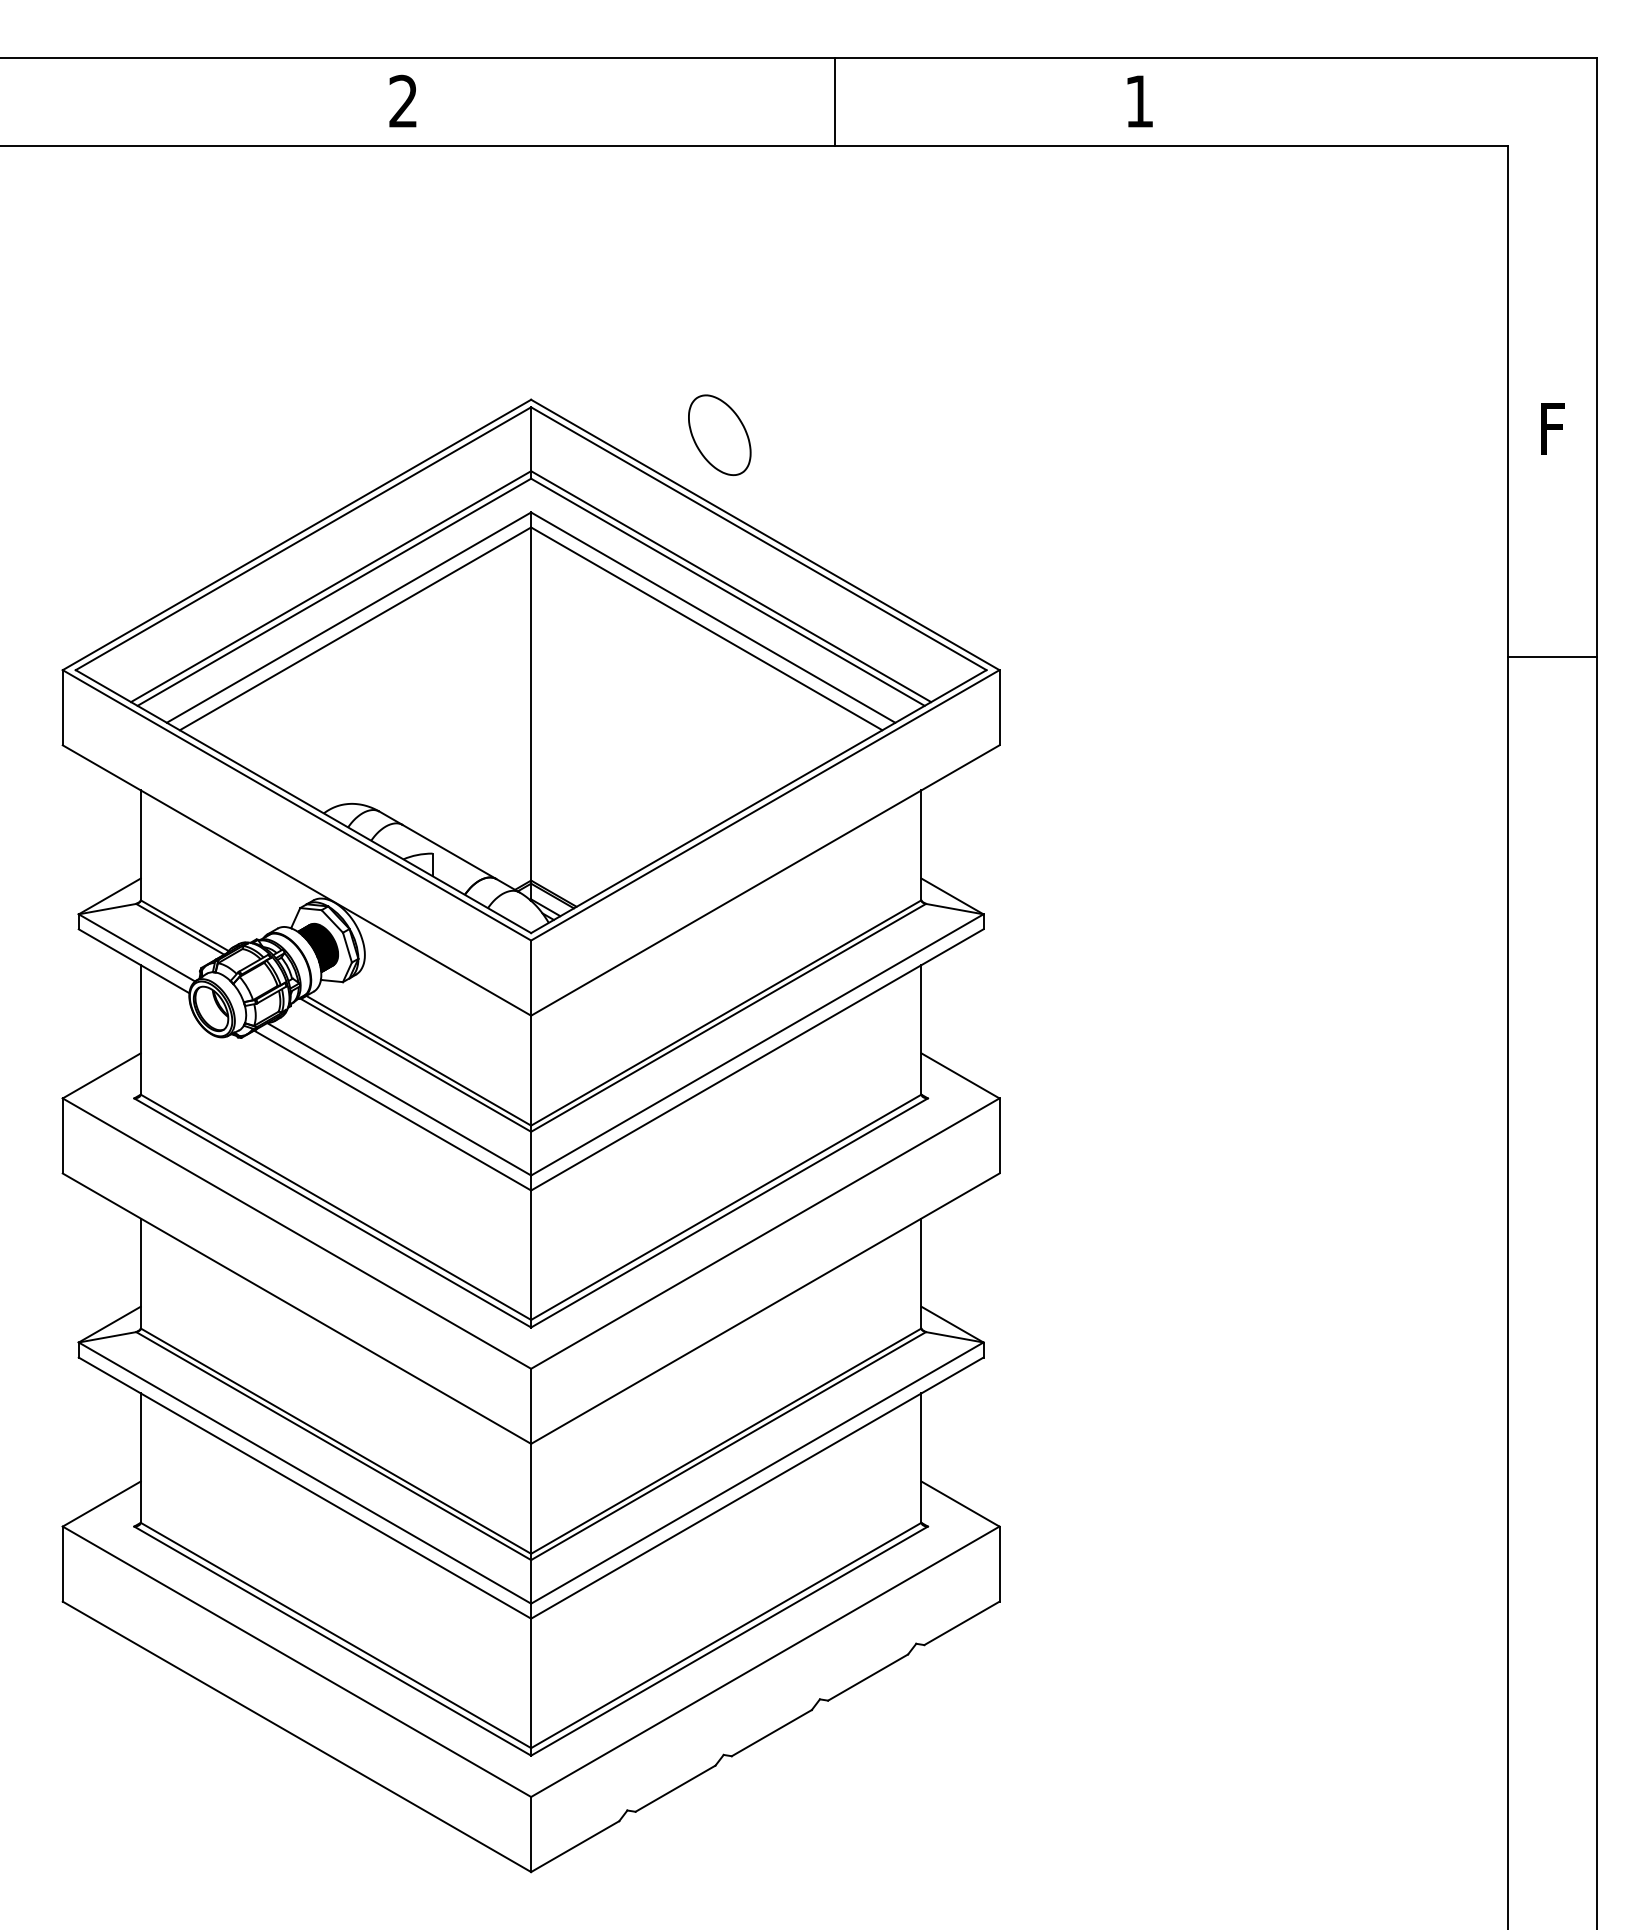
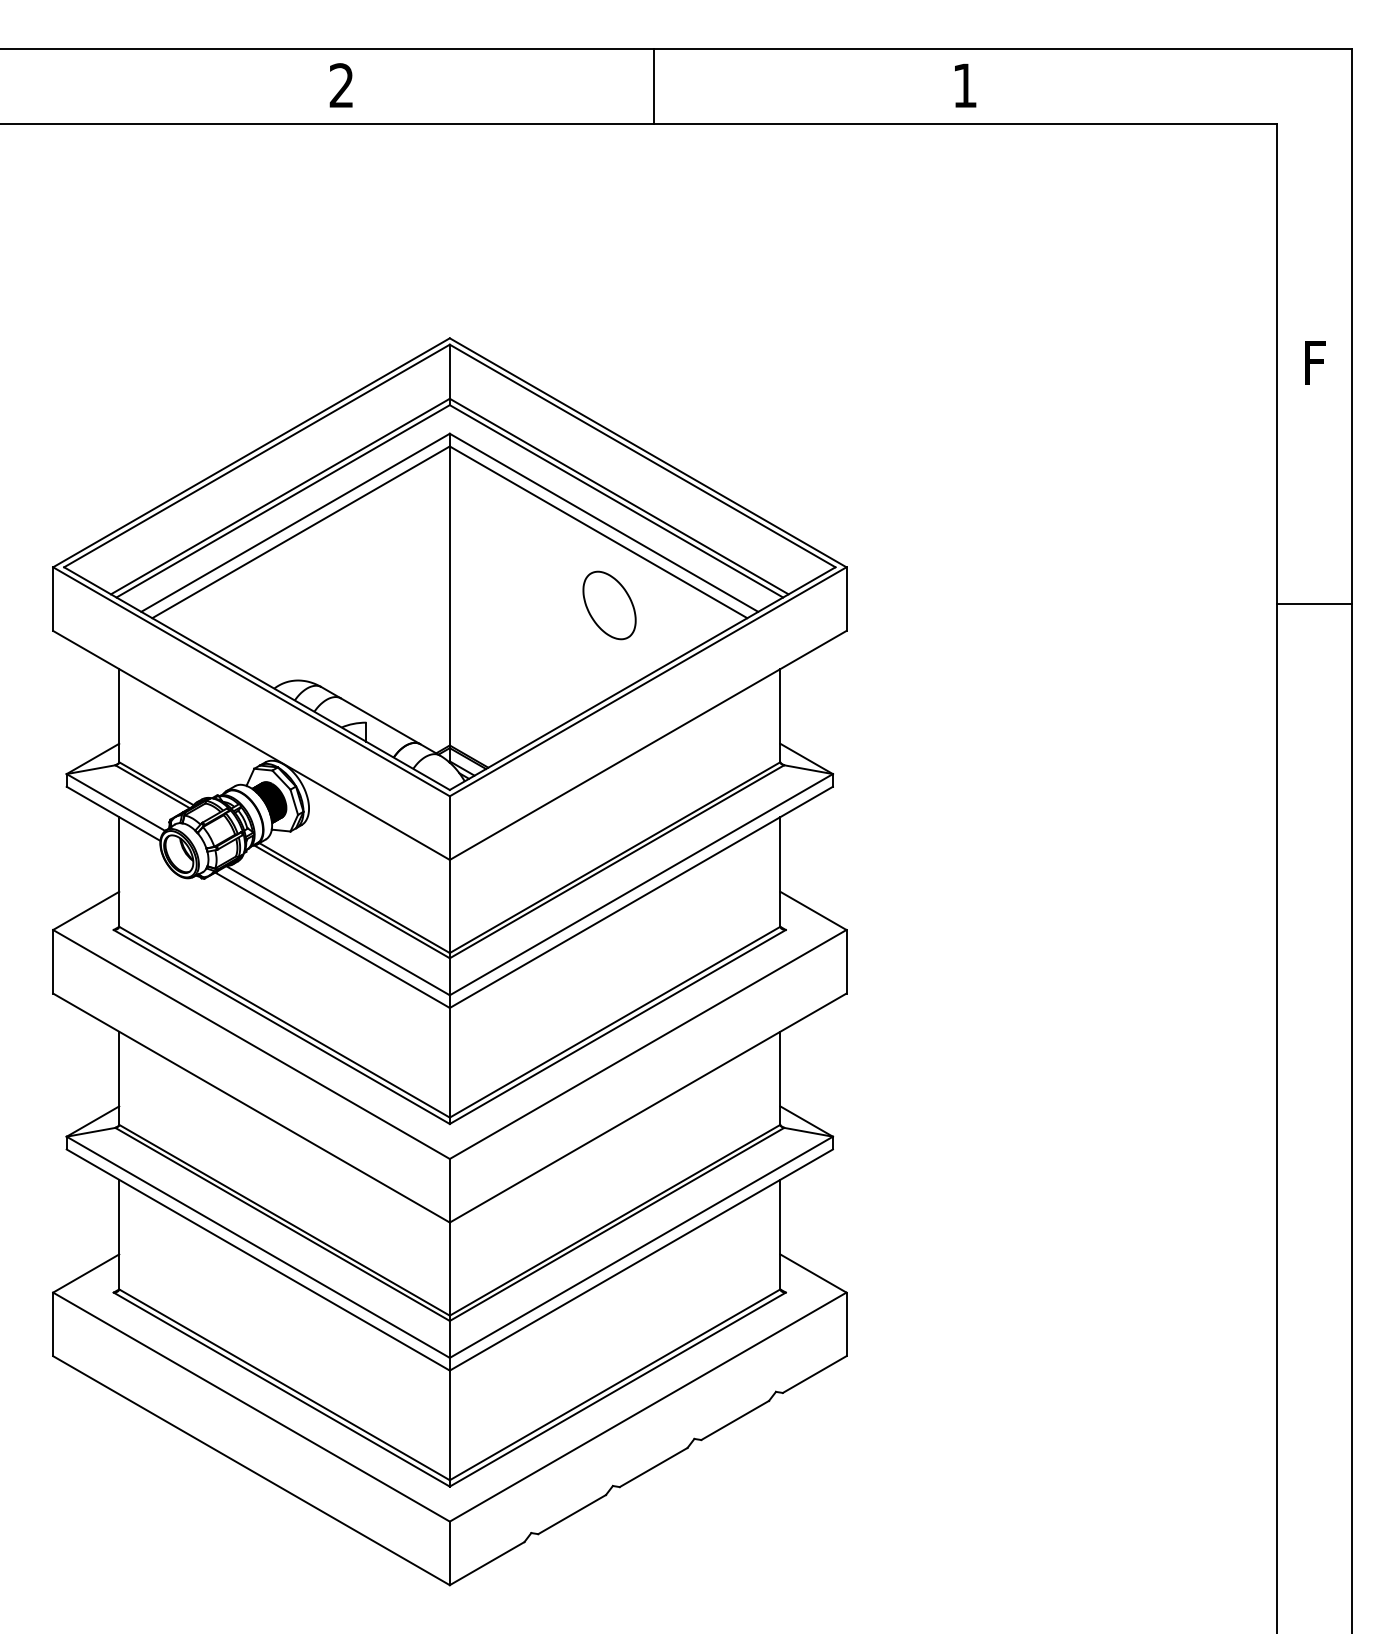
line: (835, 101) -> (654, 85), moved
part: (719, 434) -> (609, 604), moved
line: (1552, 656) -> (1314, 603), moved

